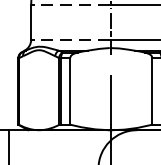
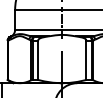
line: (69, 4) -> (37, 9), dashed -> solid
line: (69, 38) -> (37, 29), dashed -> solid

